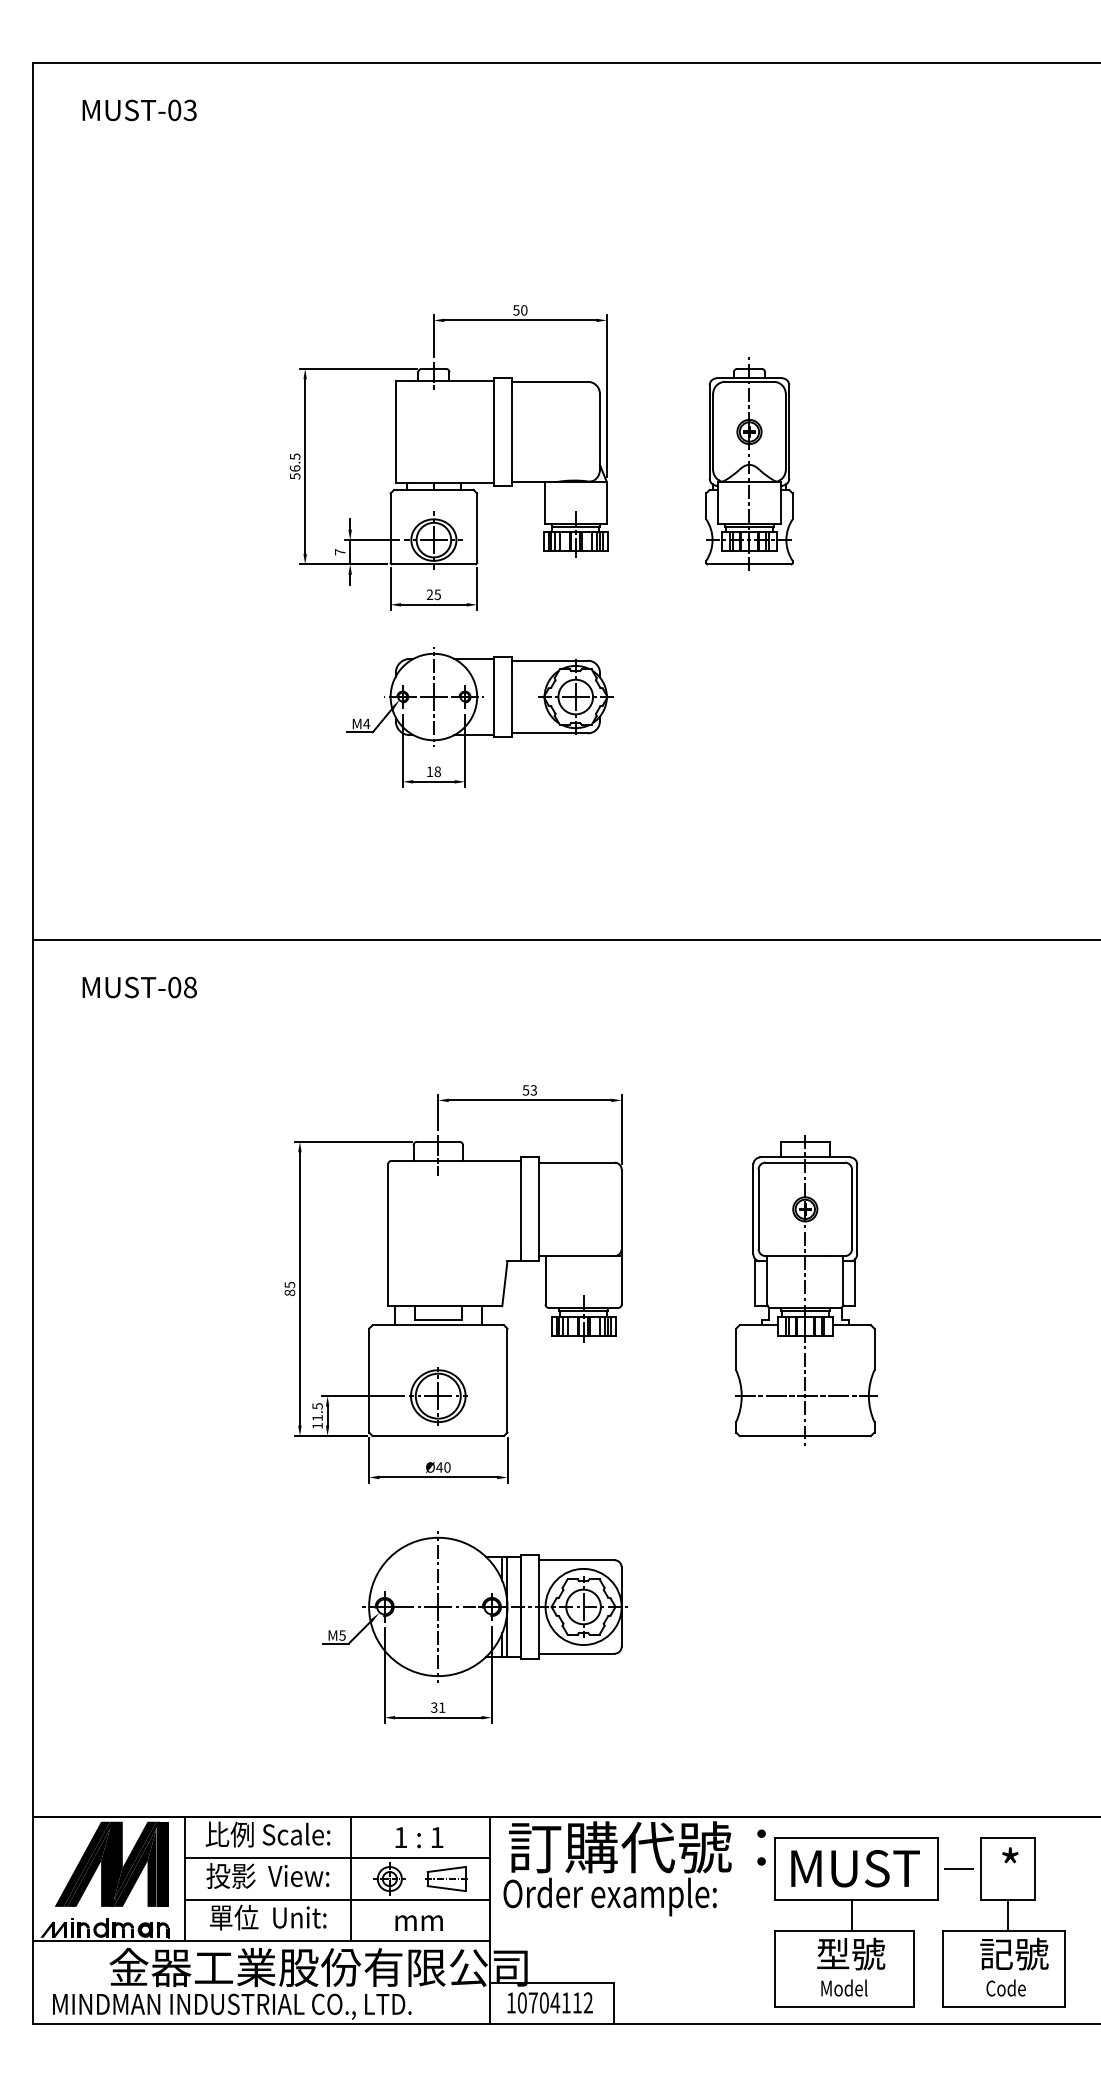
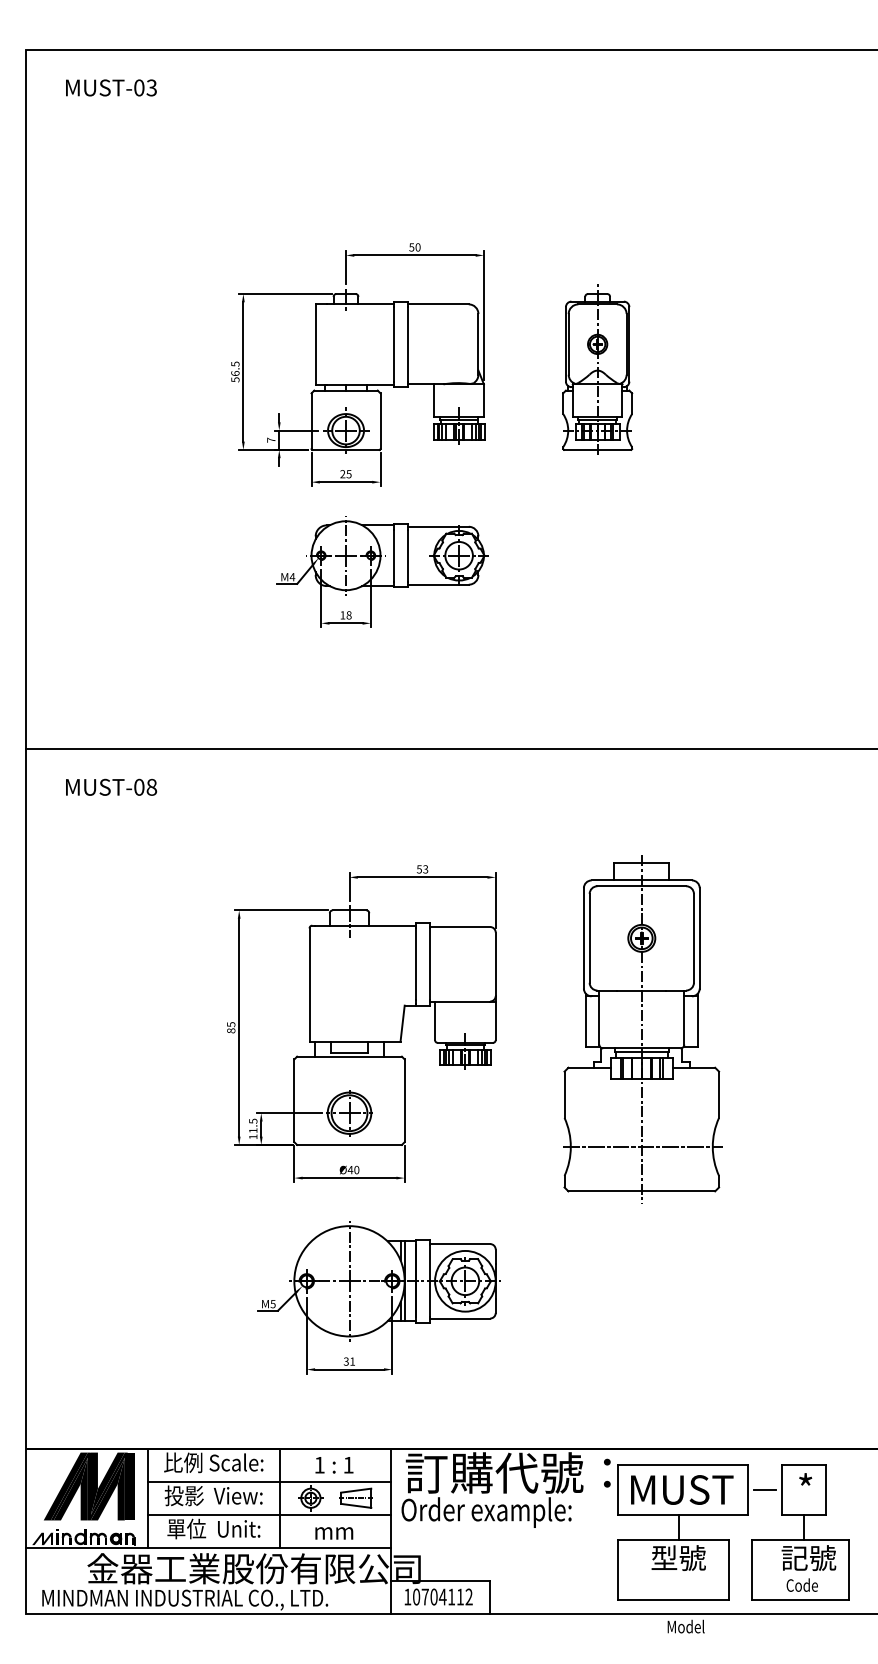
part: (806, 1290) -> (643, 1028), size x1.4
text: (844, 1987) -> (686, 1626), moved

